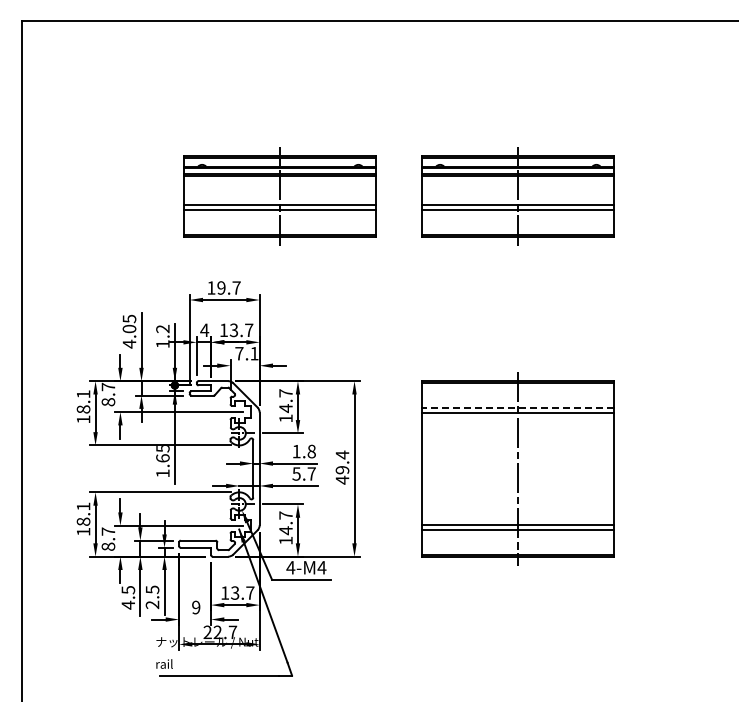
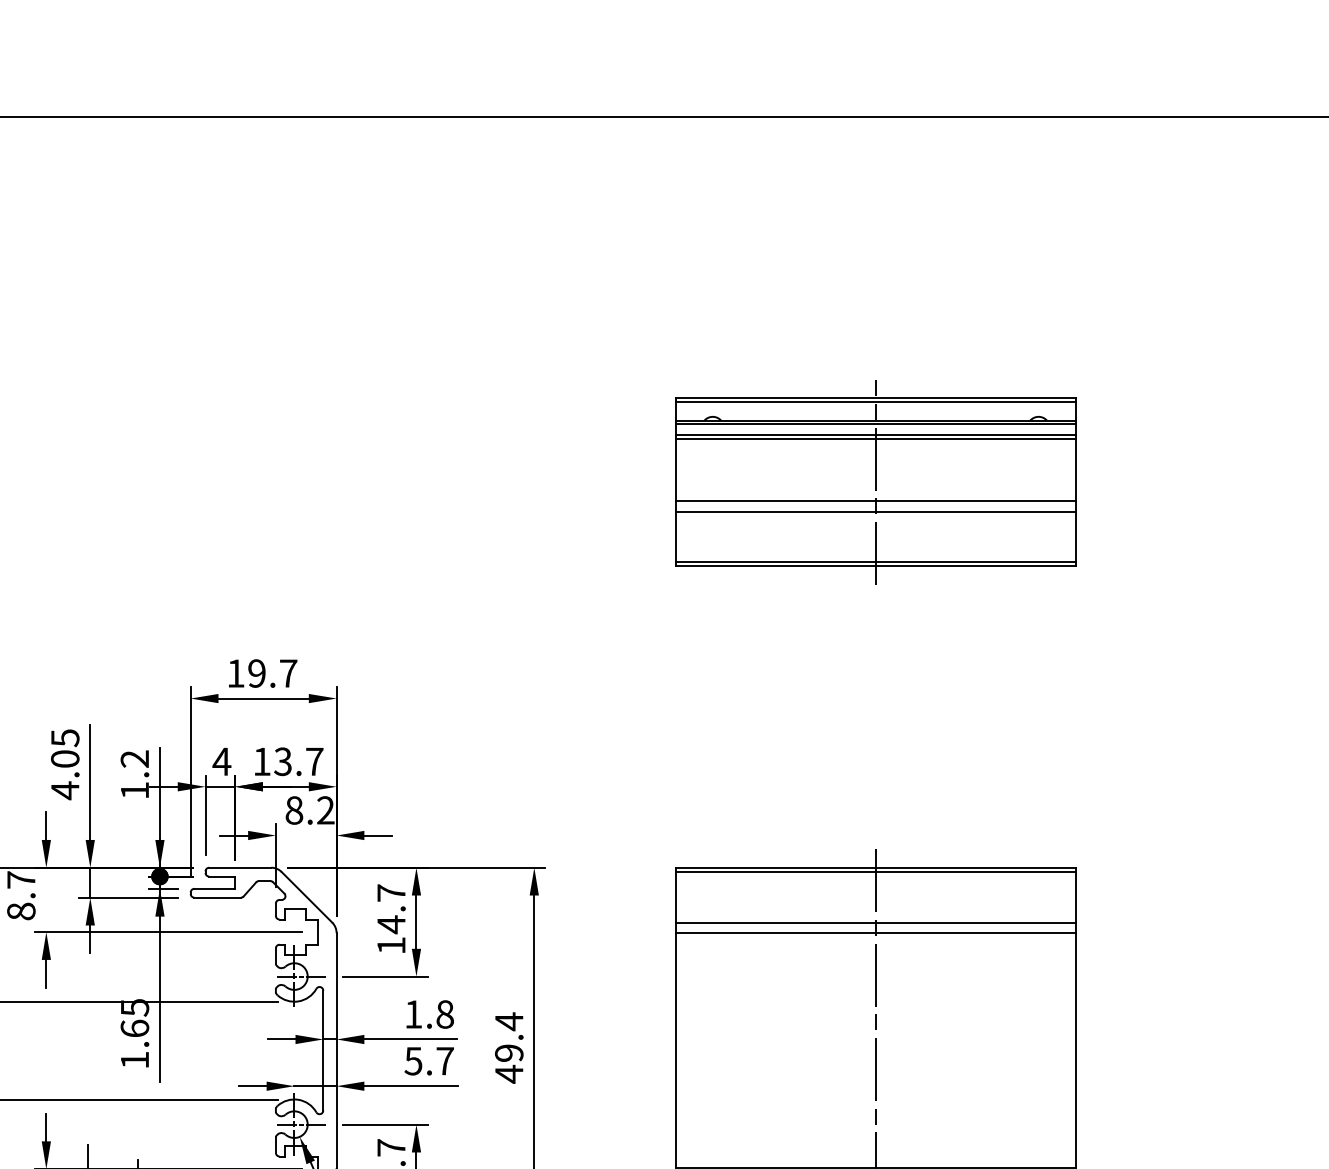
part: (279, 196) -> (377, 482), removed
text: (246, 353) -> (309, 810), 7.1 -> 8.2
line: (518, 407) -> (876, 922), dashed -> solid

